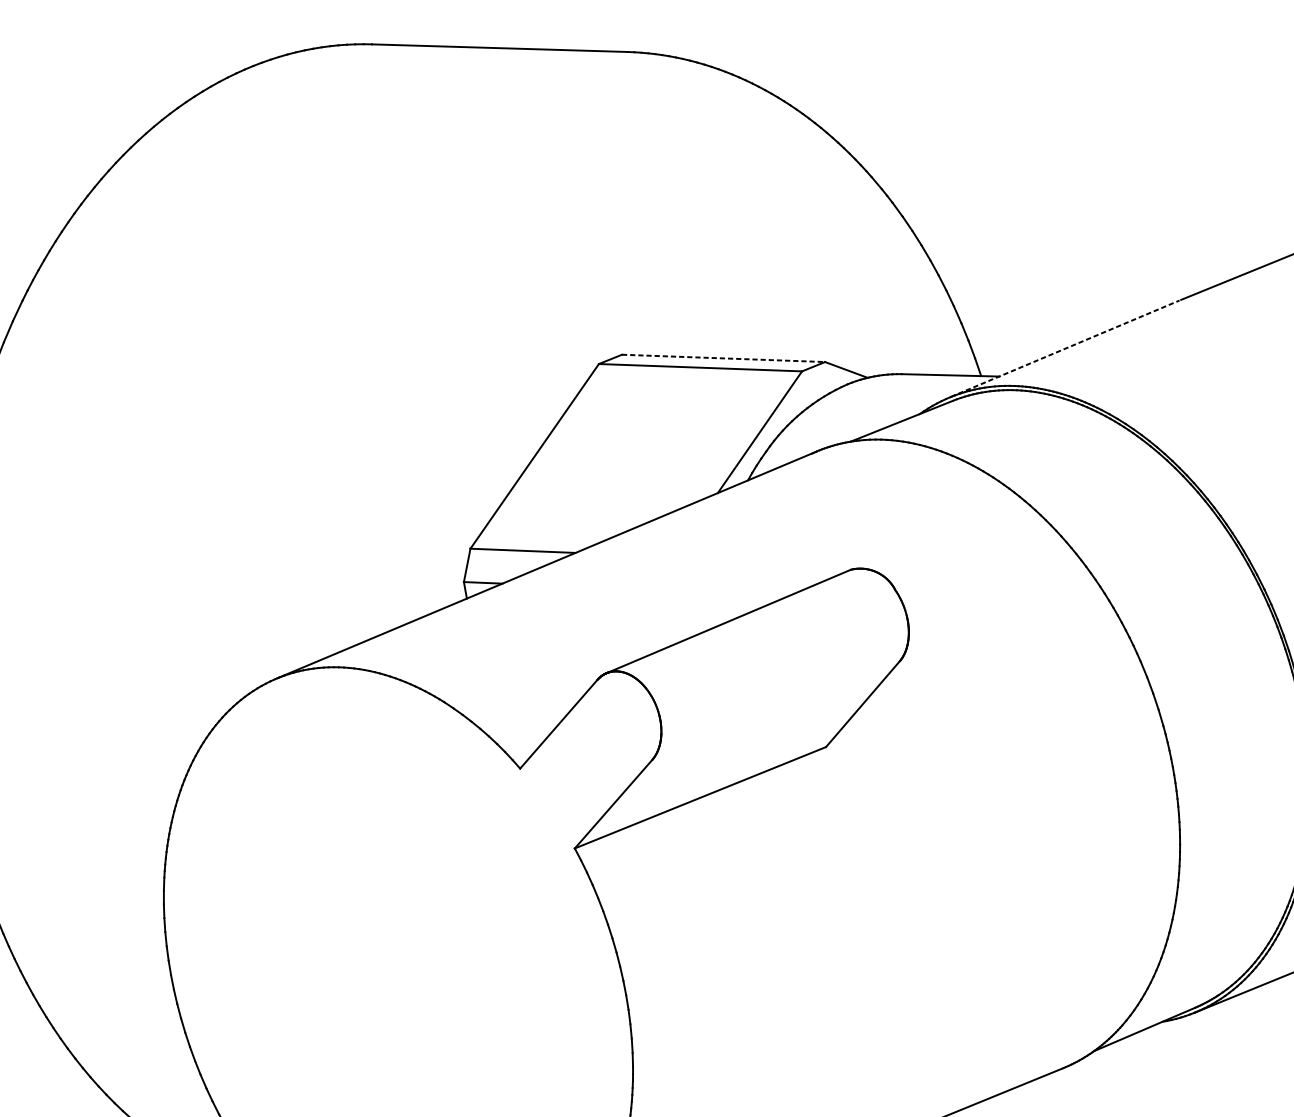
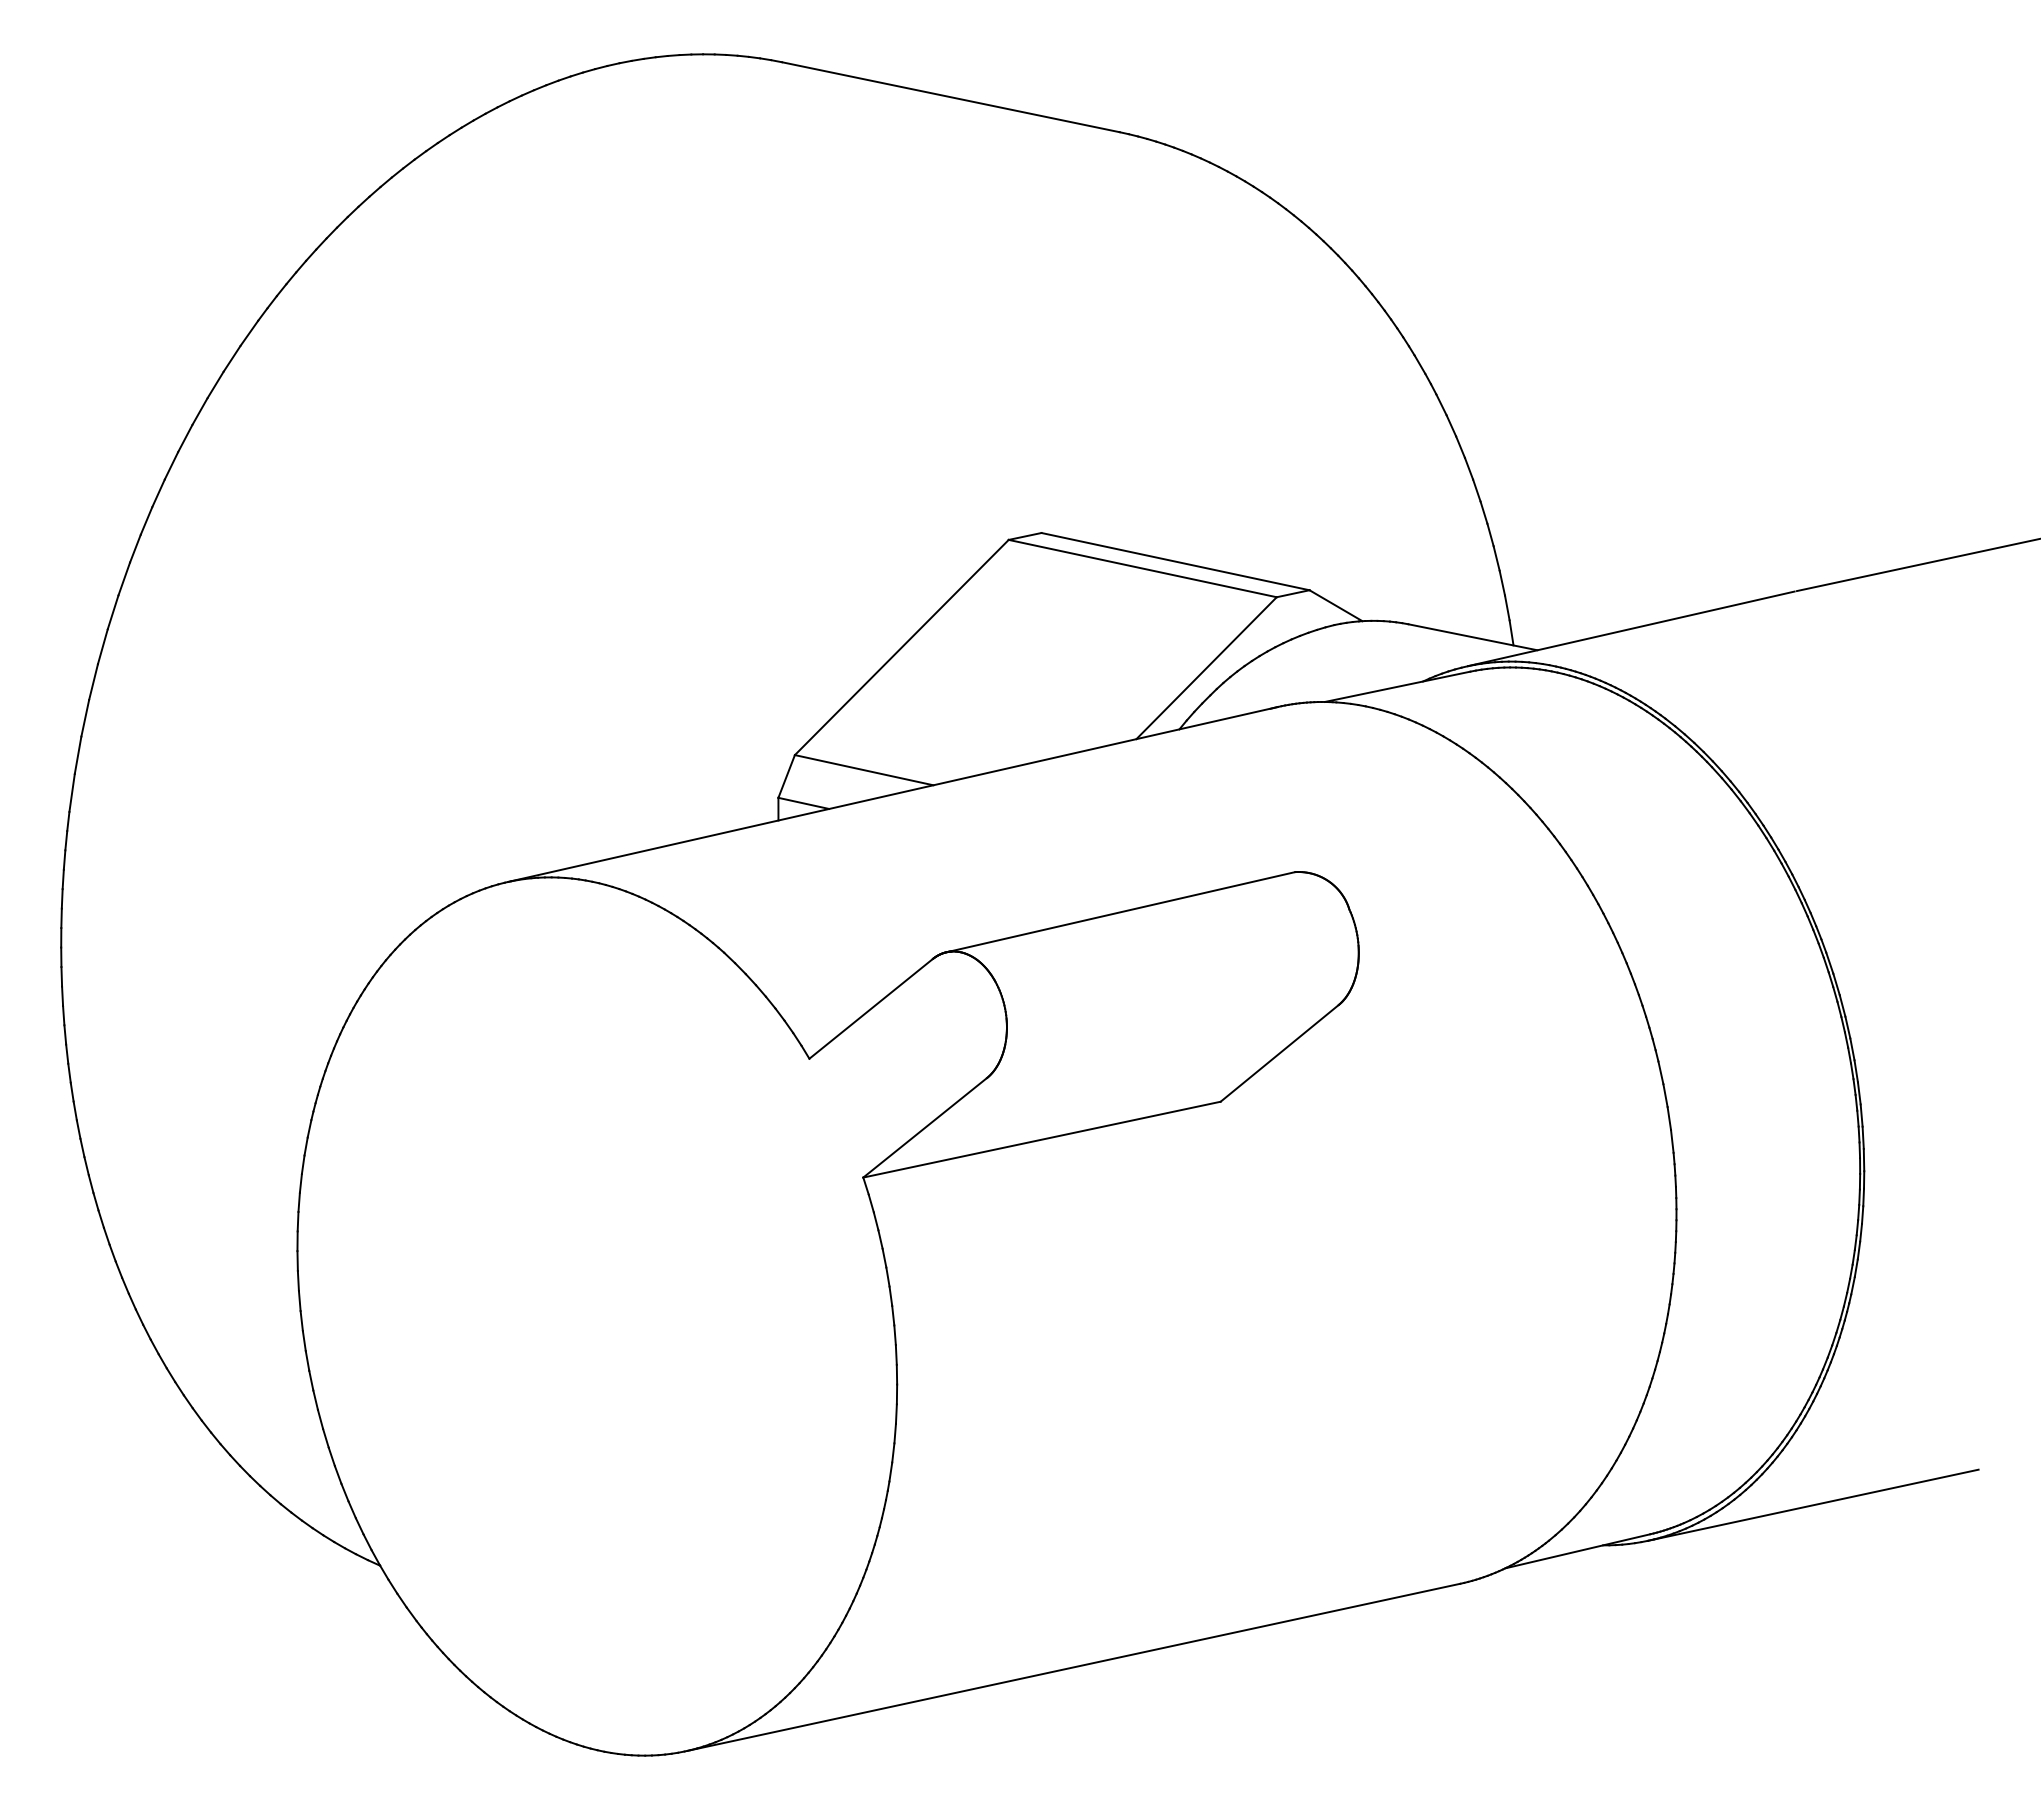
line: (1065, 348) -> (1631, 628), dashed -> solid
line: (724, 358) -> (1176, 561), dashed -> solid

